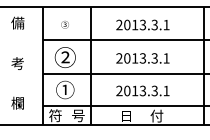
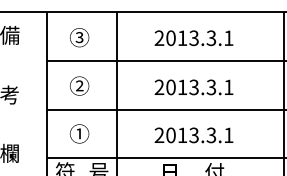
part: (64, 24) -> (78, 37), size x1.67
part: (64, 57) -> (78, 86), size x0.62
part: (64, 89) -> (78, 133), size x0.71

